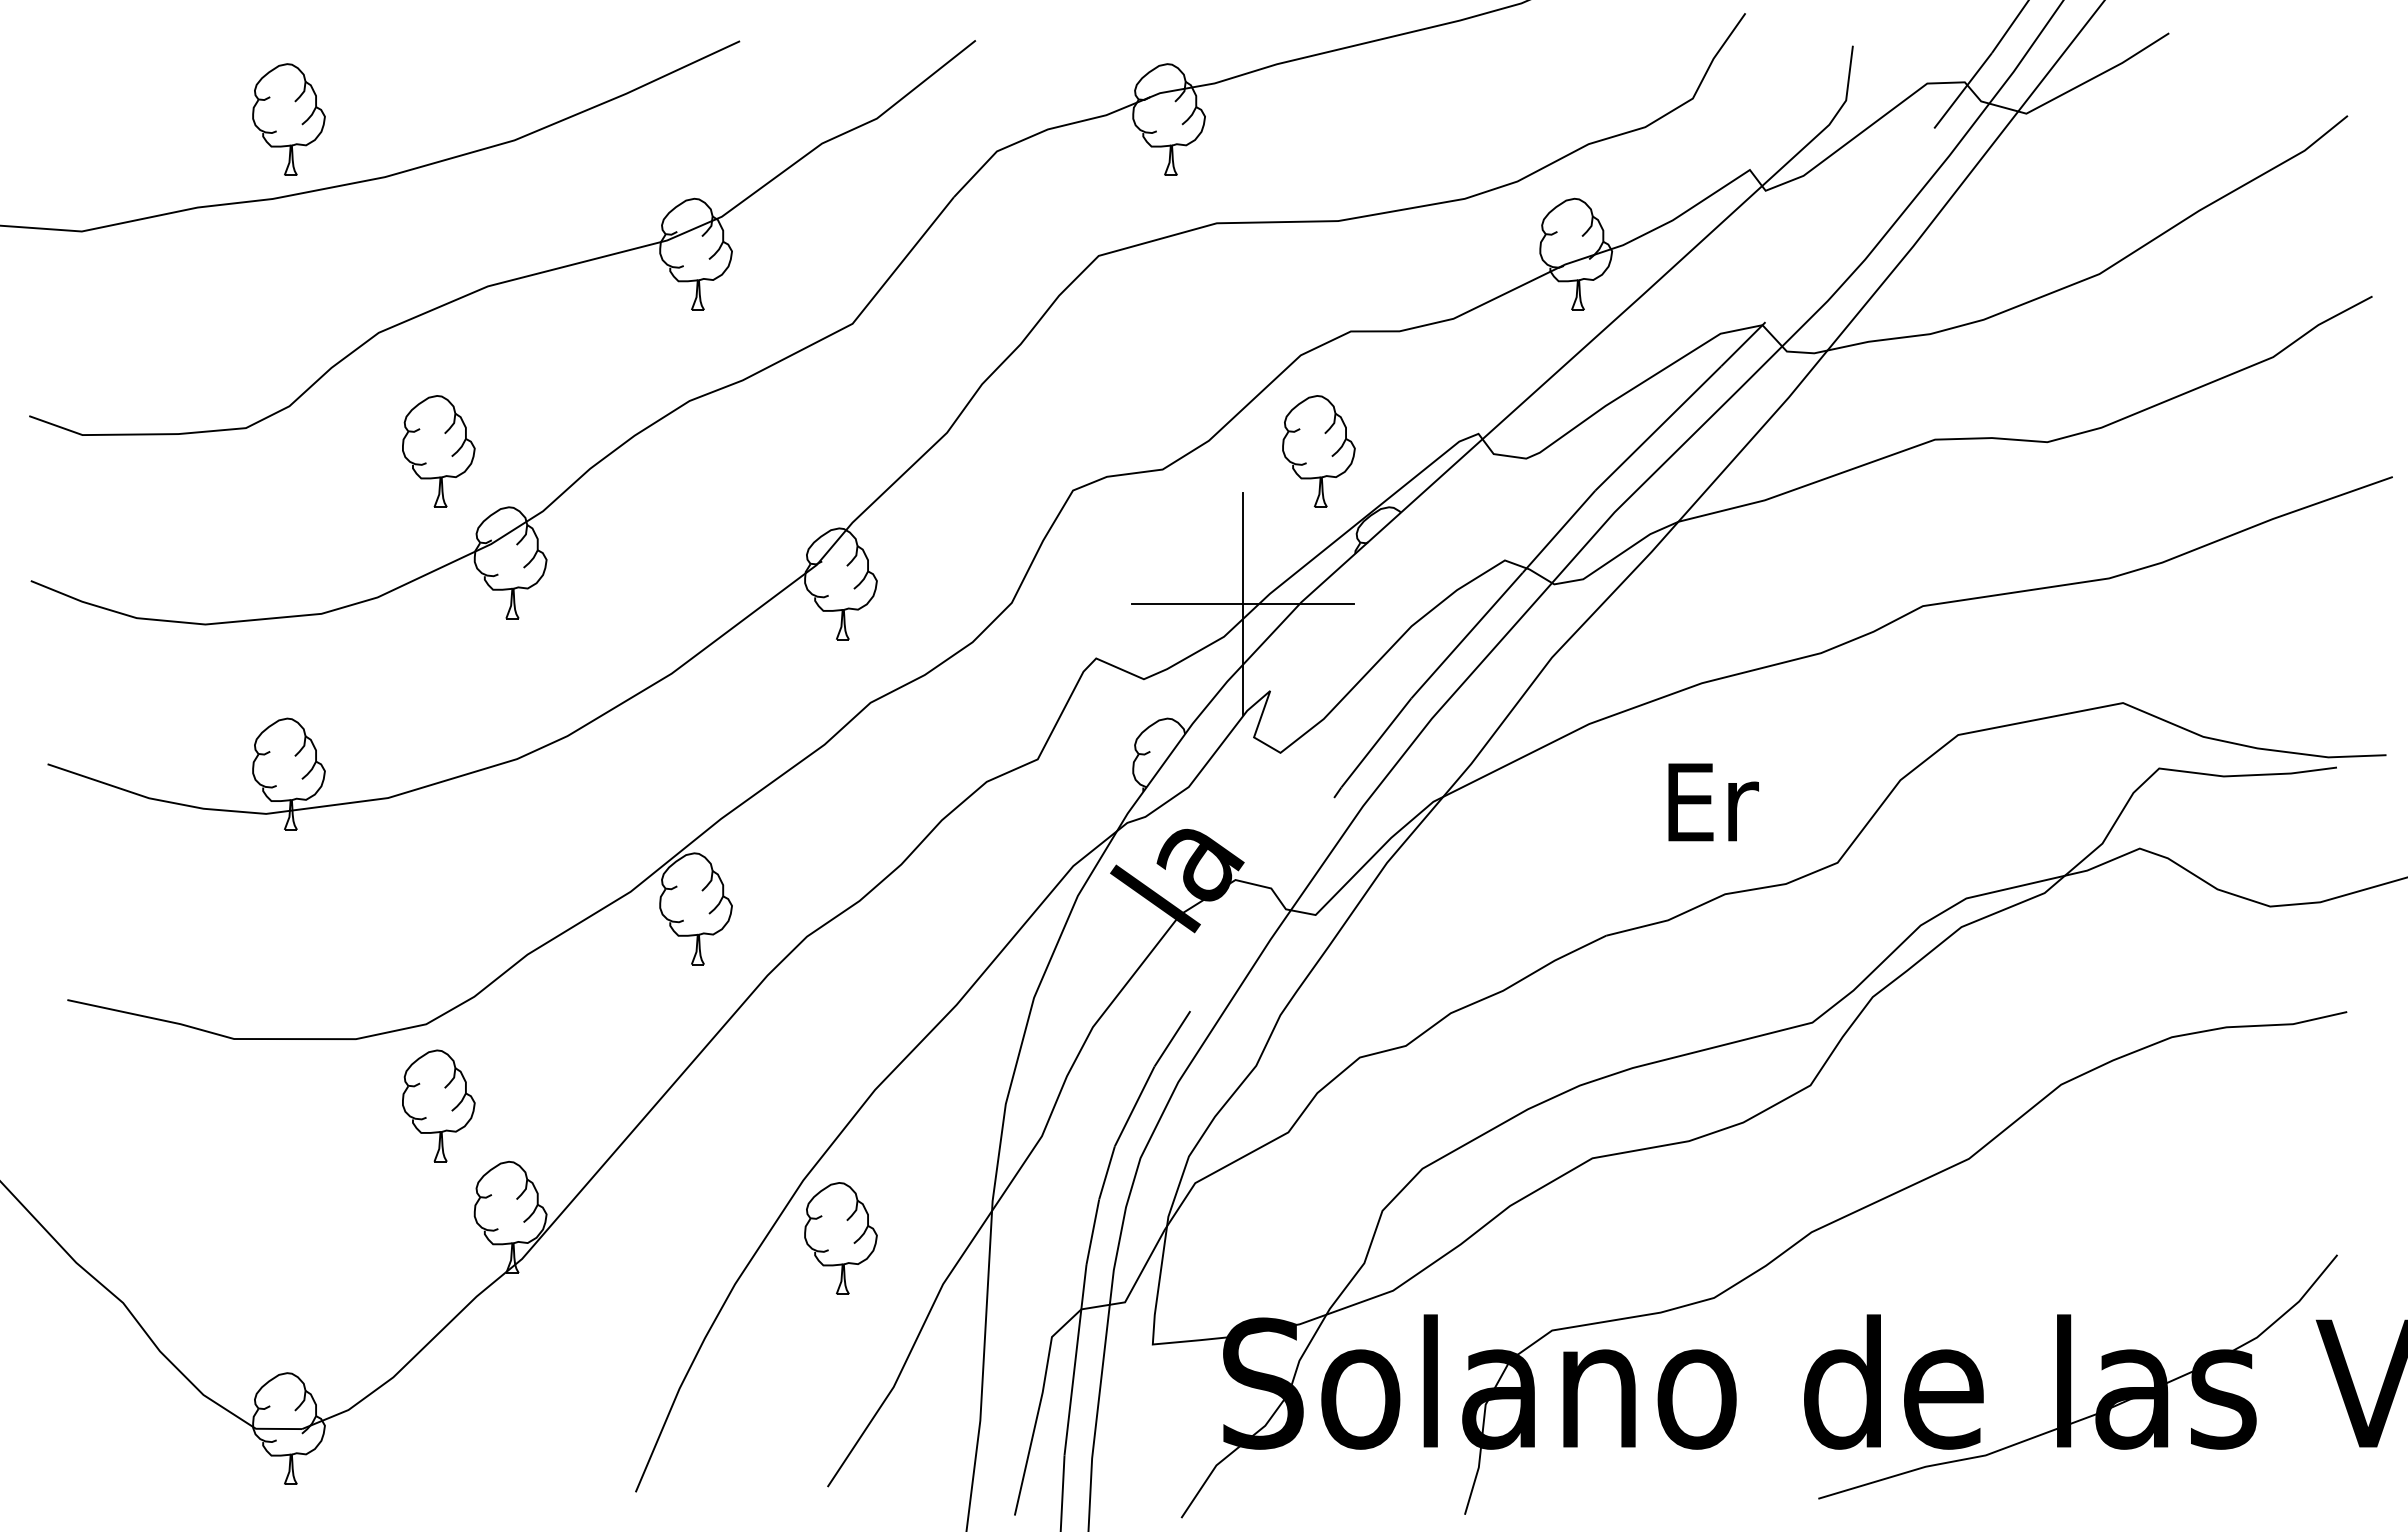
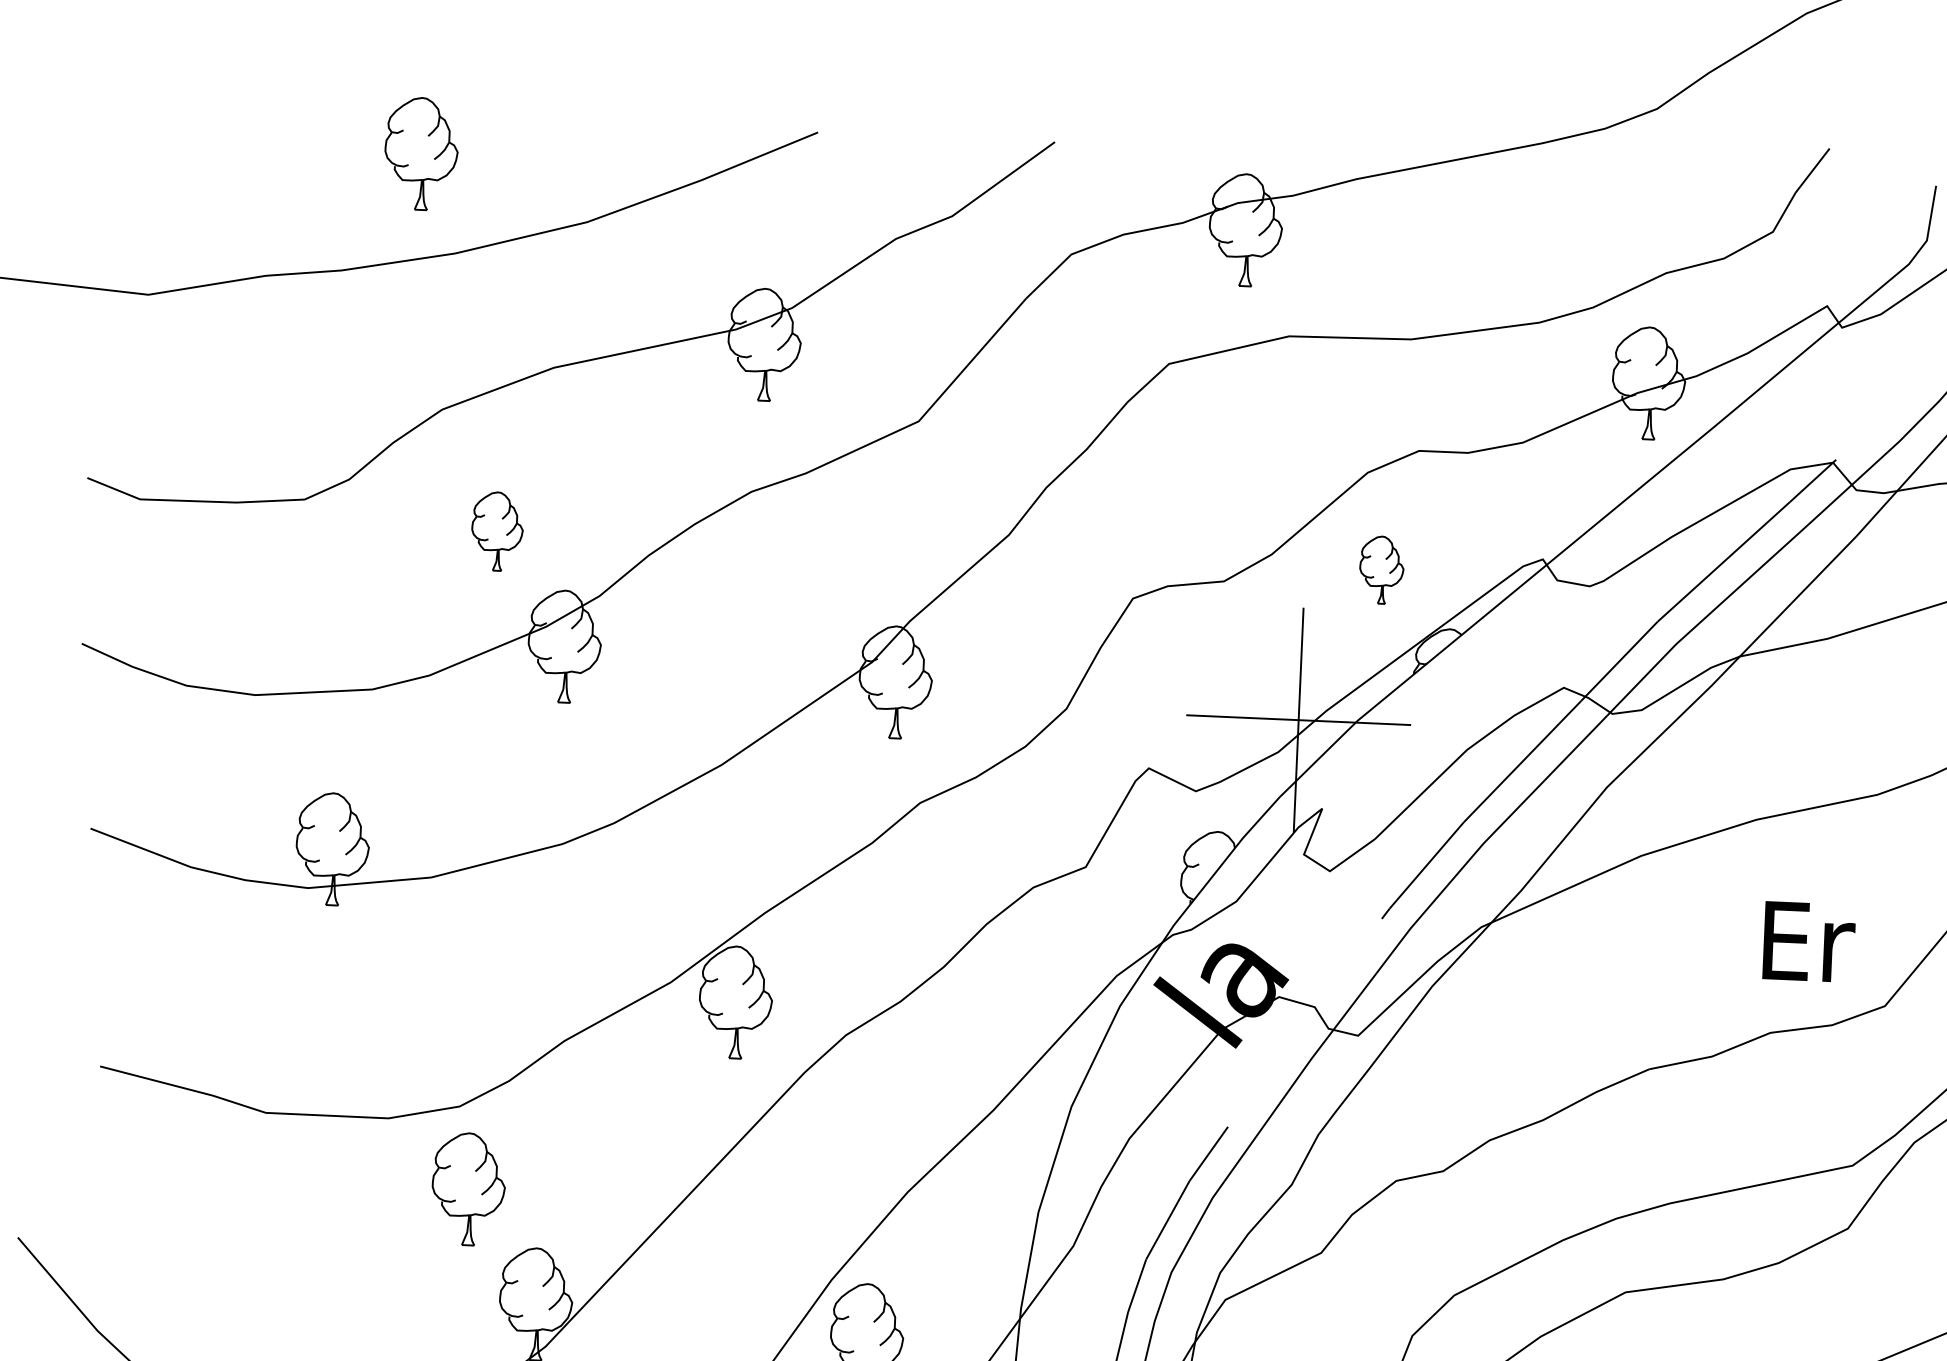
part: (288, 119) -> (420, 153), moved
part: (438, 451) -> (497, 531), size x0.7
part: (1318, 451) -> (1381, 570), size x0.6
text: (1713, 802) -> (1809, 942), moved

